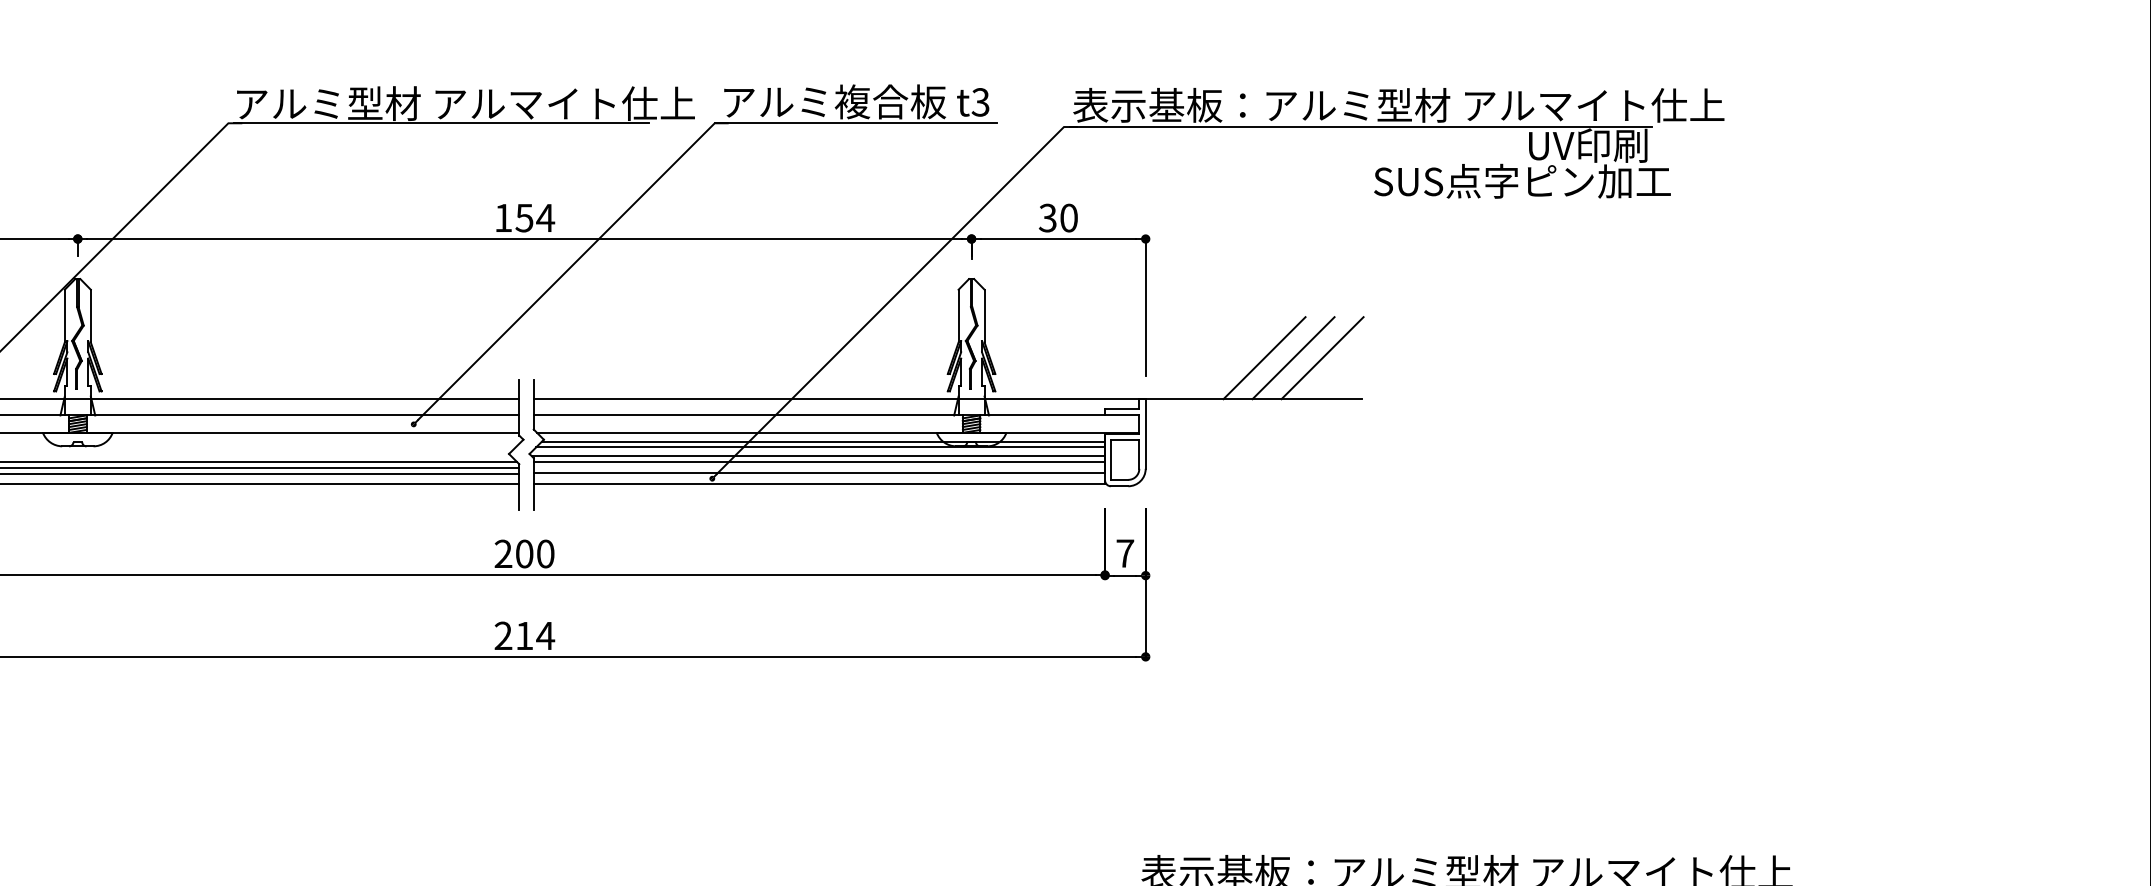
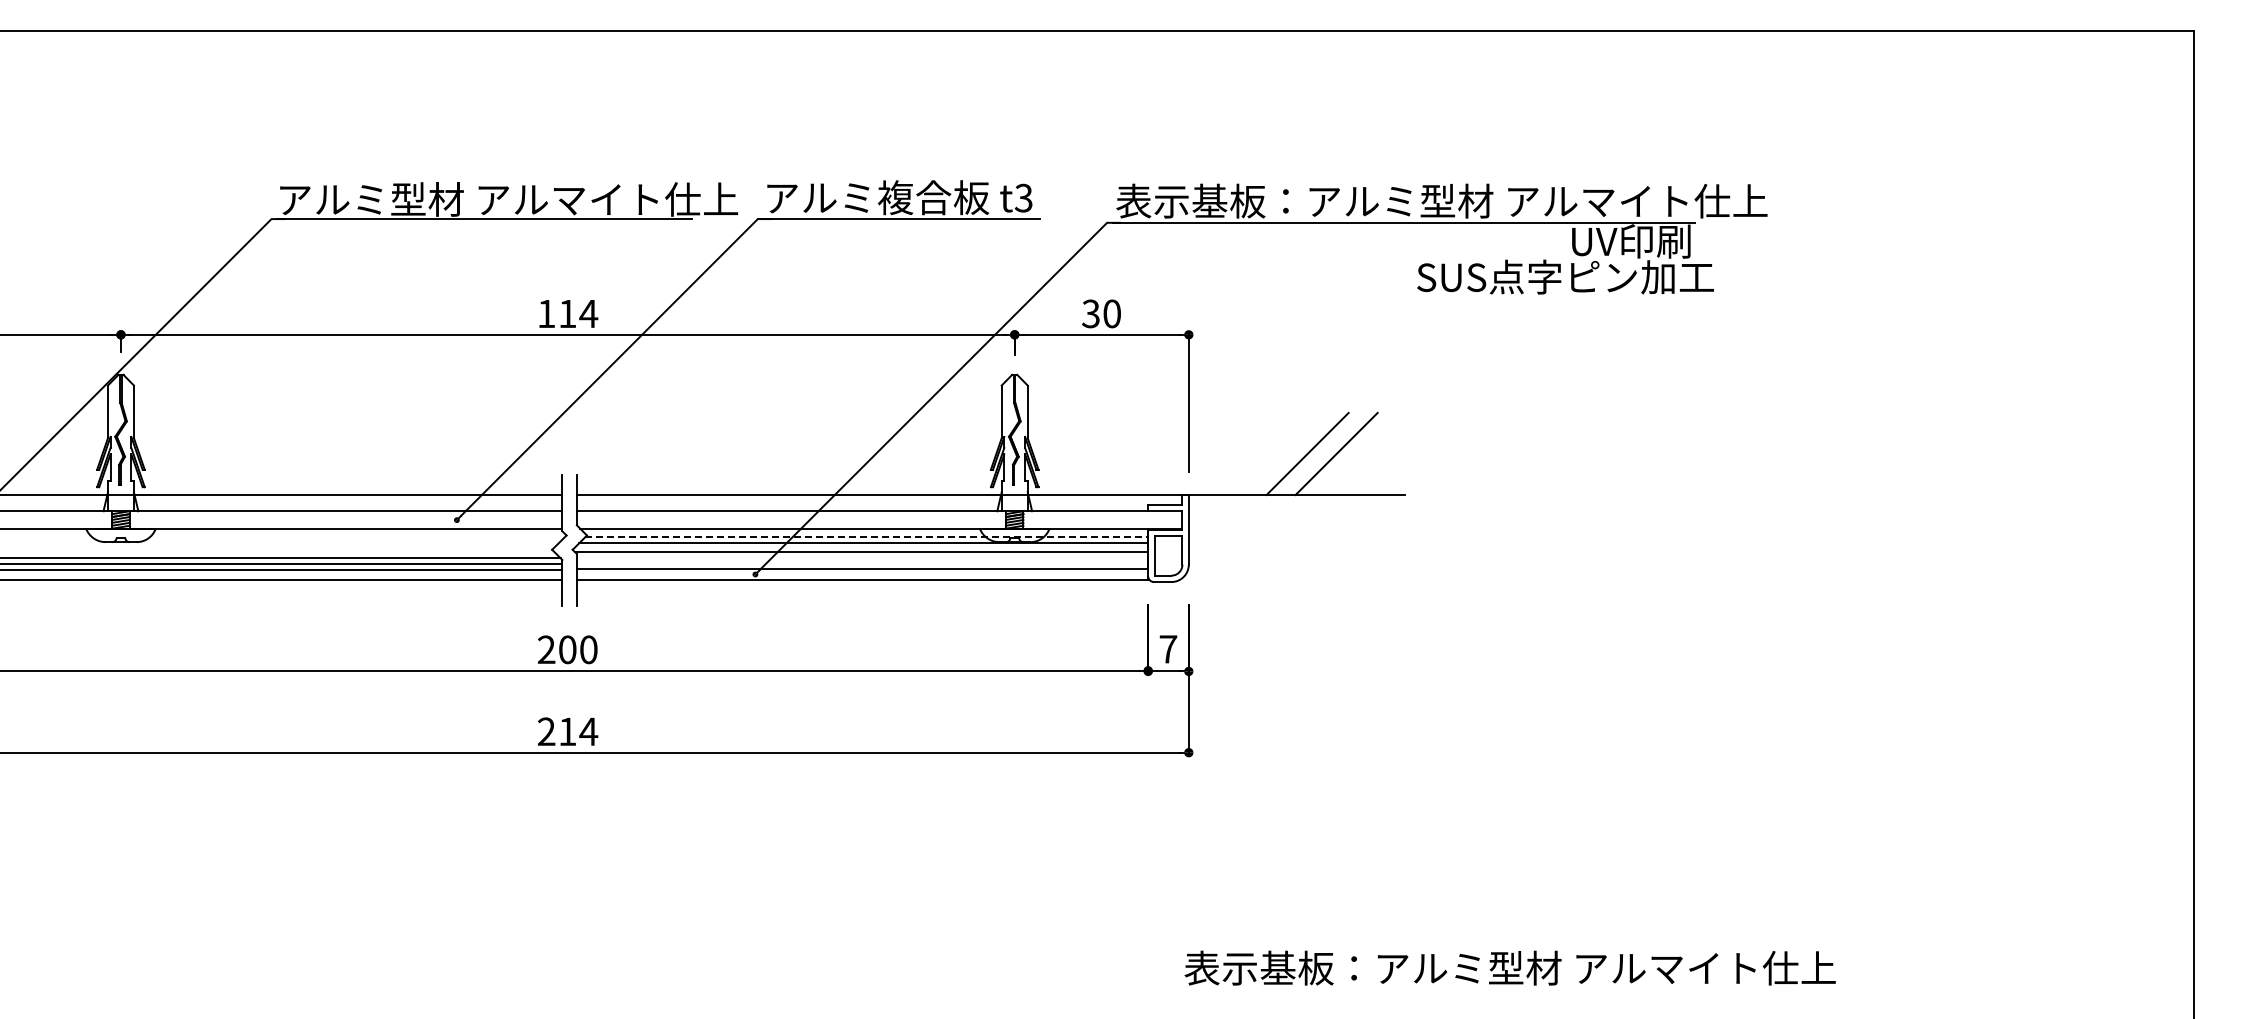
text: (524, 218) -> (567, 314), 154 -> 114
line: (1322, 357) -> (1365, 453), removed
line: (823, 441) -> (866, 537), solid -> dashed
line: (819, 461) -> (862, 557), removed

